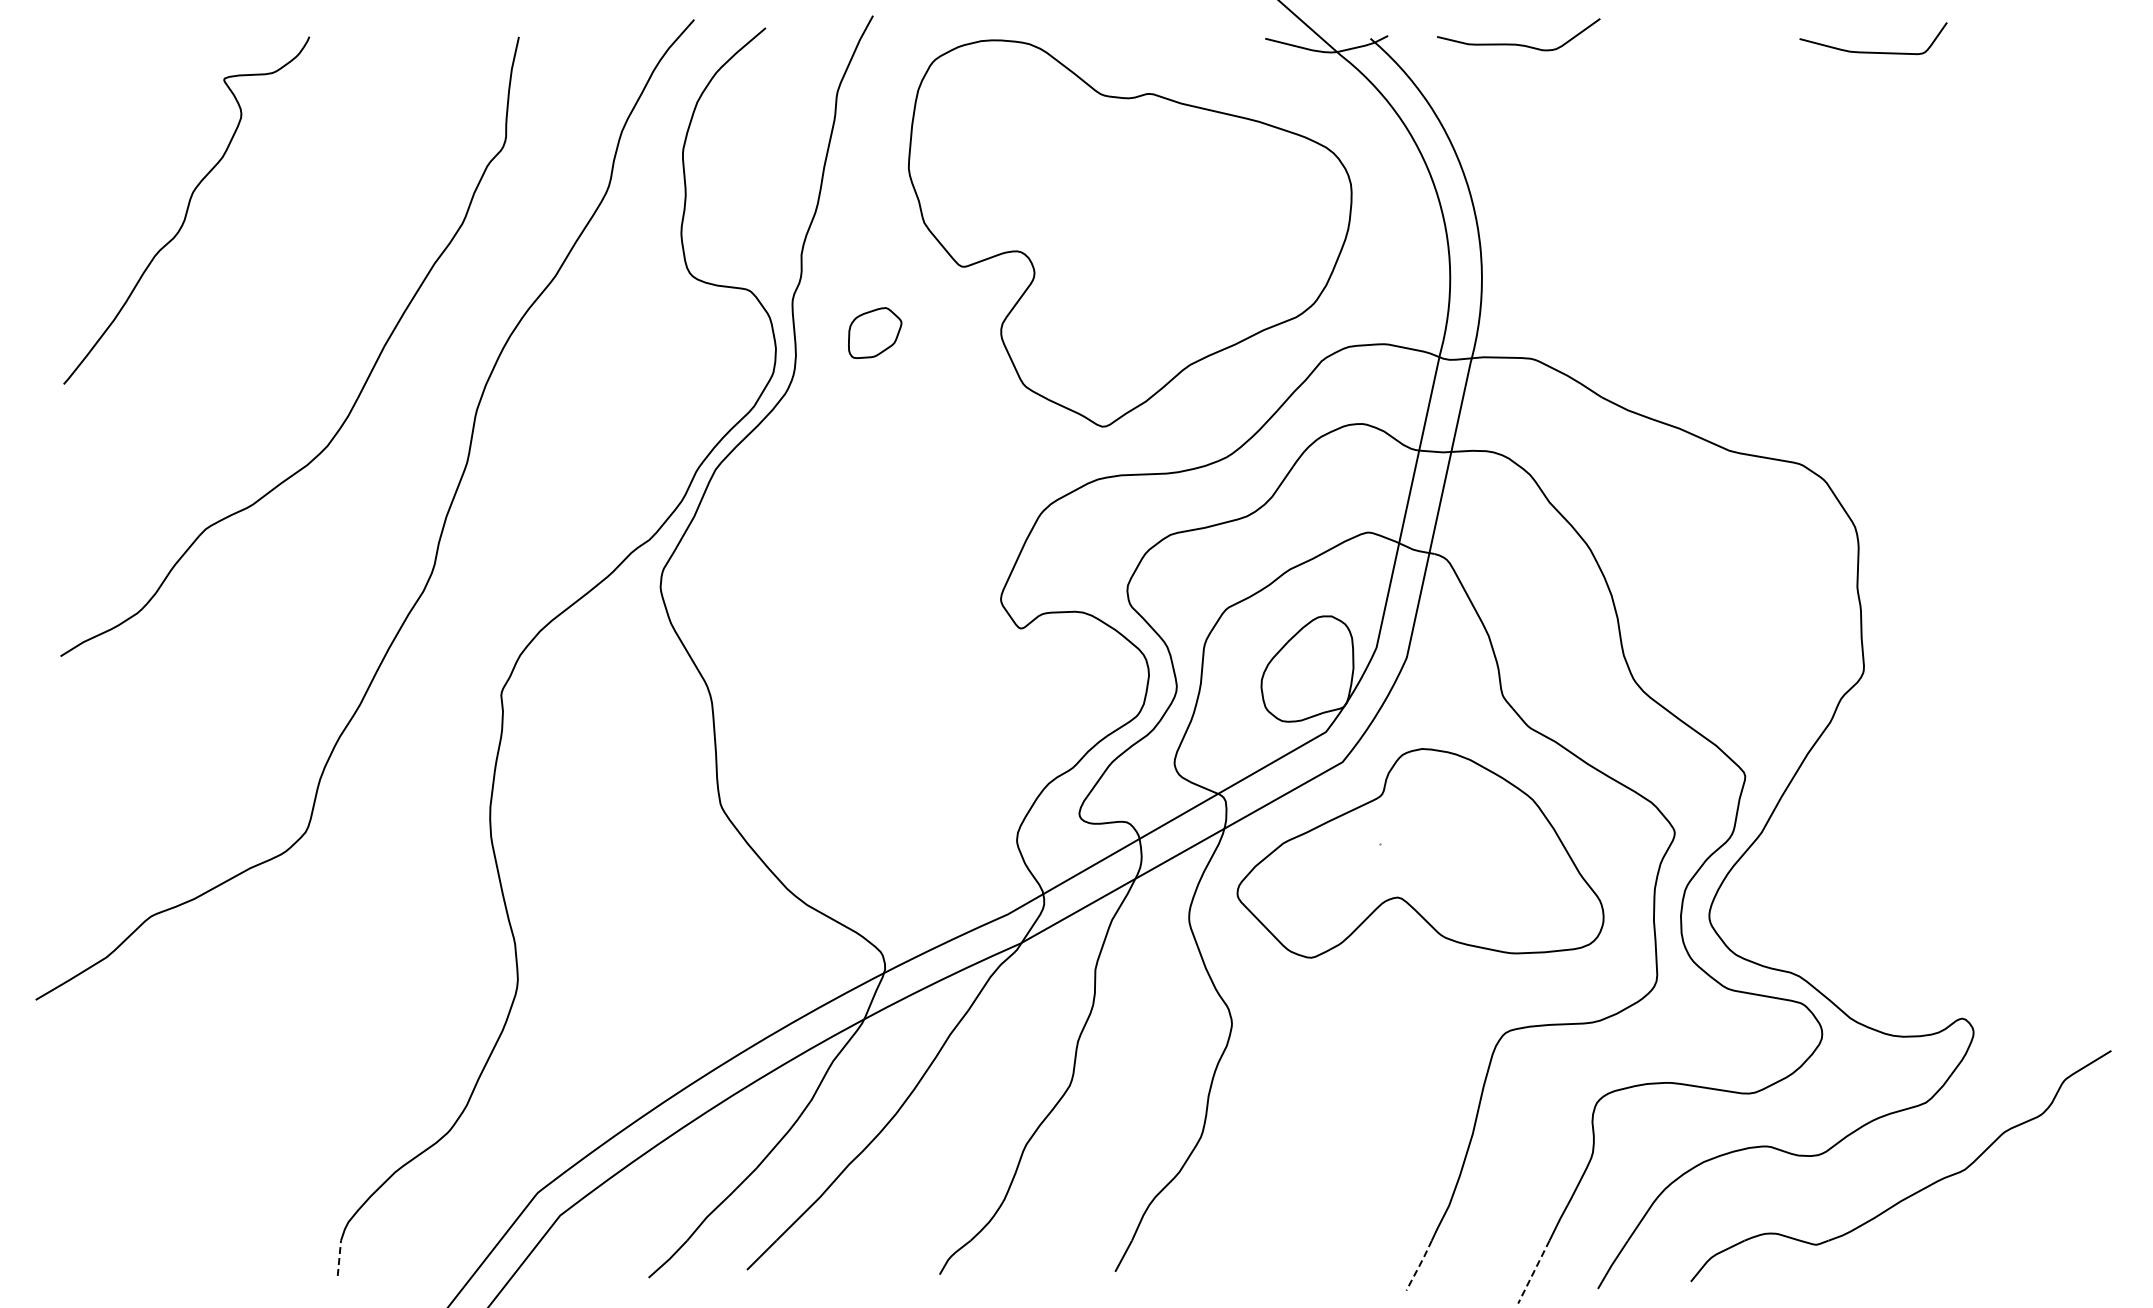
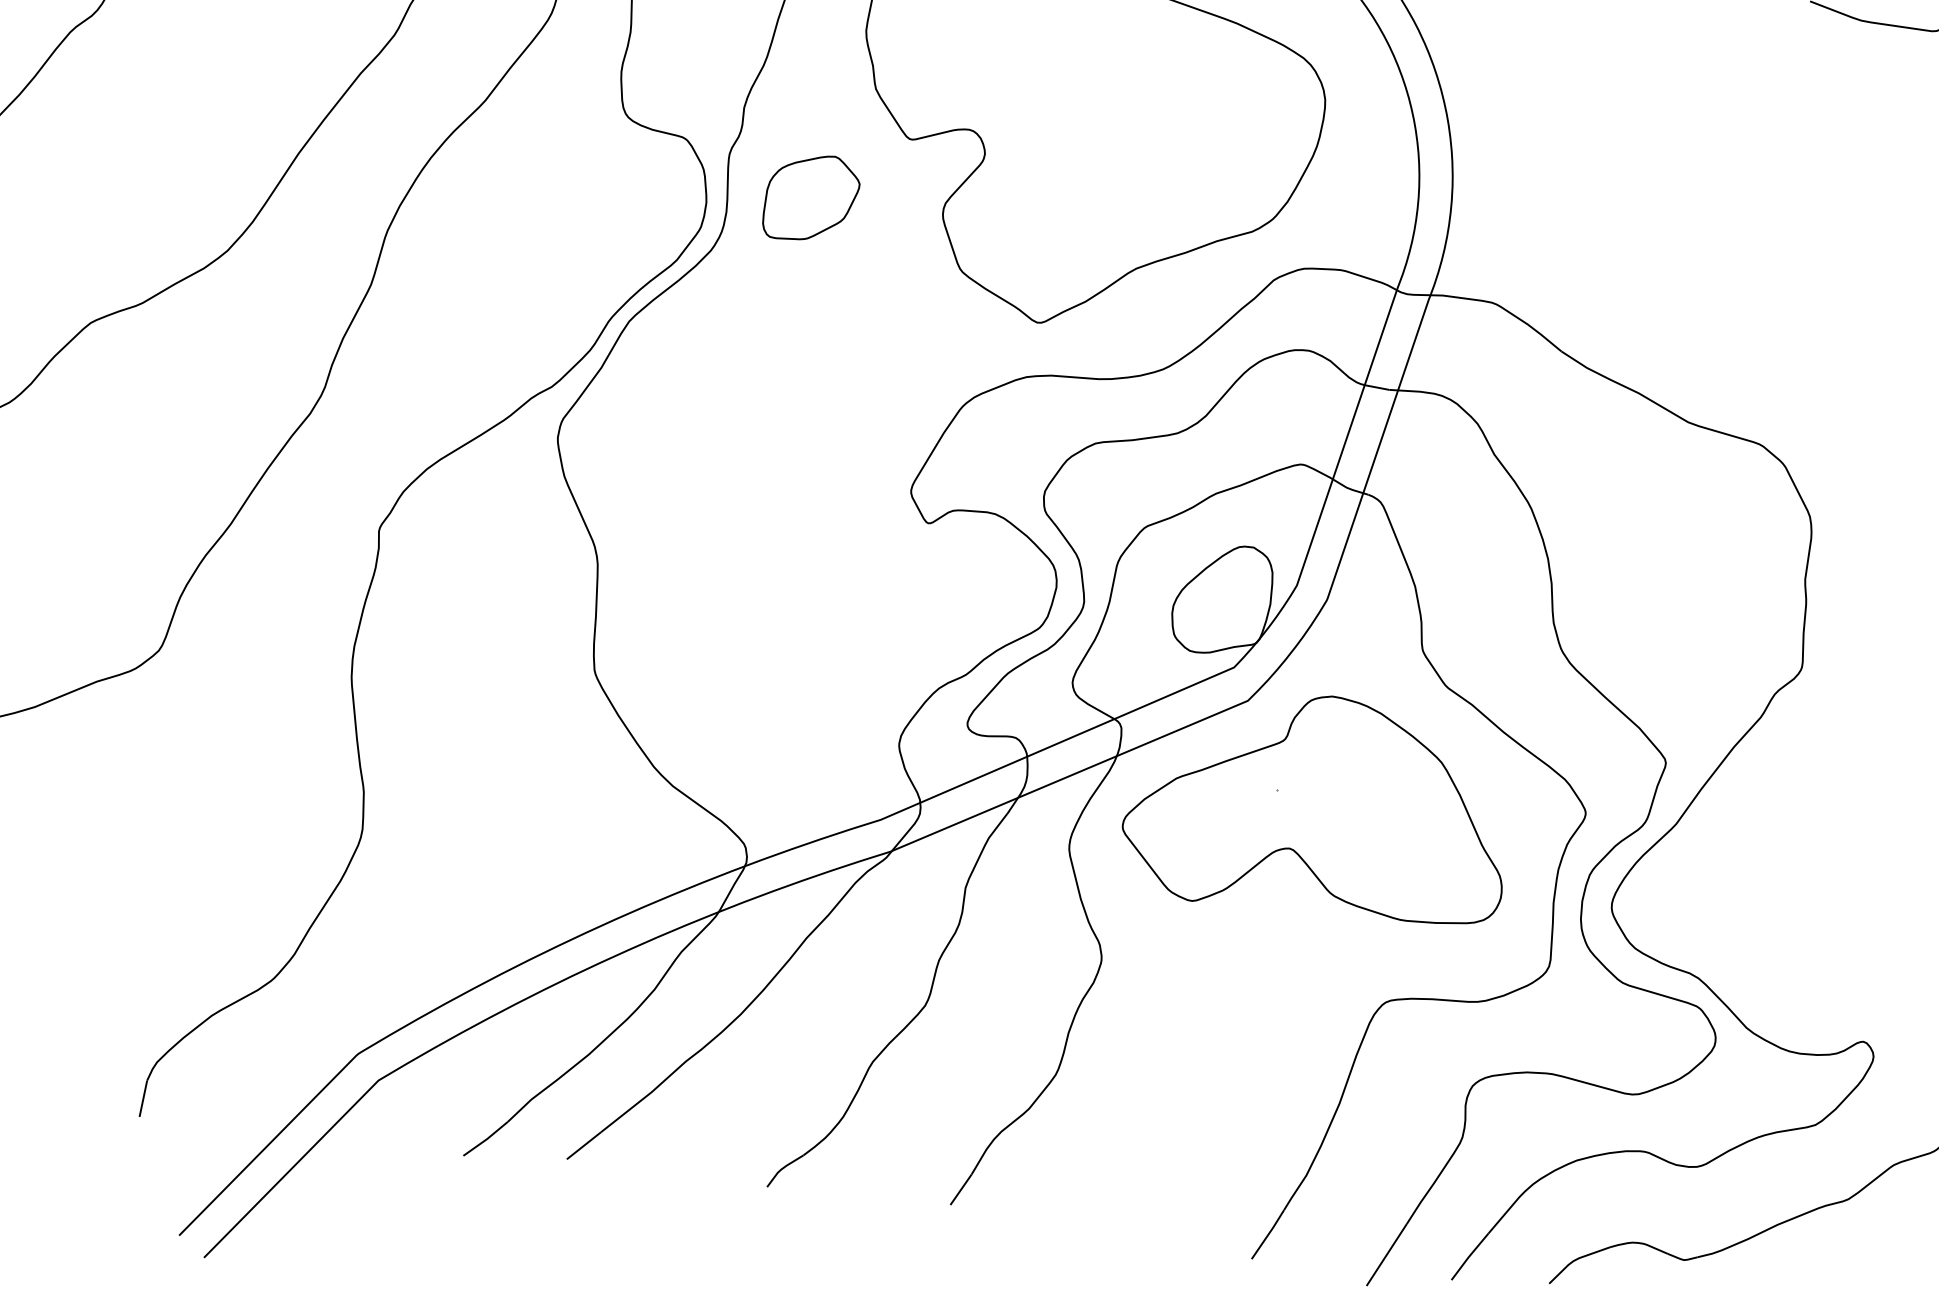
part: (874, 332) -> (811, 197), size x1.67
line: (339, 1258) -> (143, 1099), dashed -> solid
line: (1419, 1265) -> (1268, 1234), dashed -> solid
line: (1533, 1272) -> (1386, 1255), dashed -> solid

